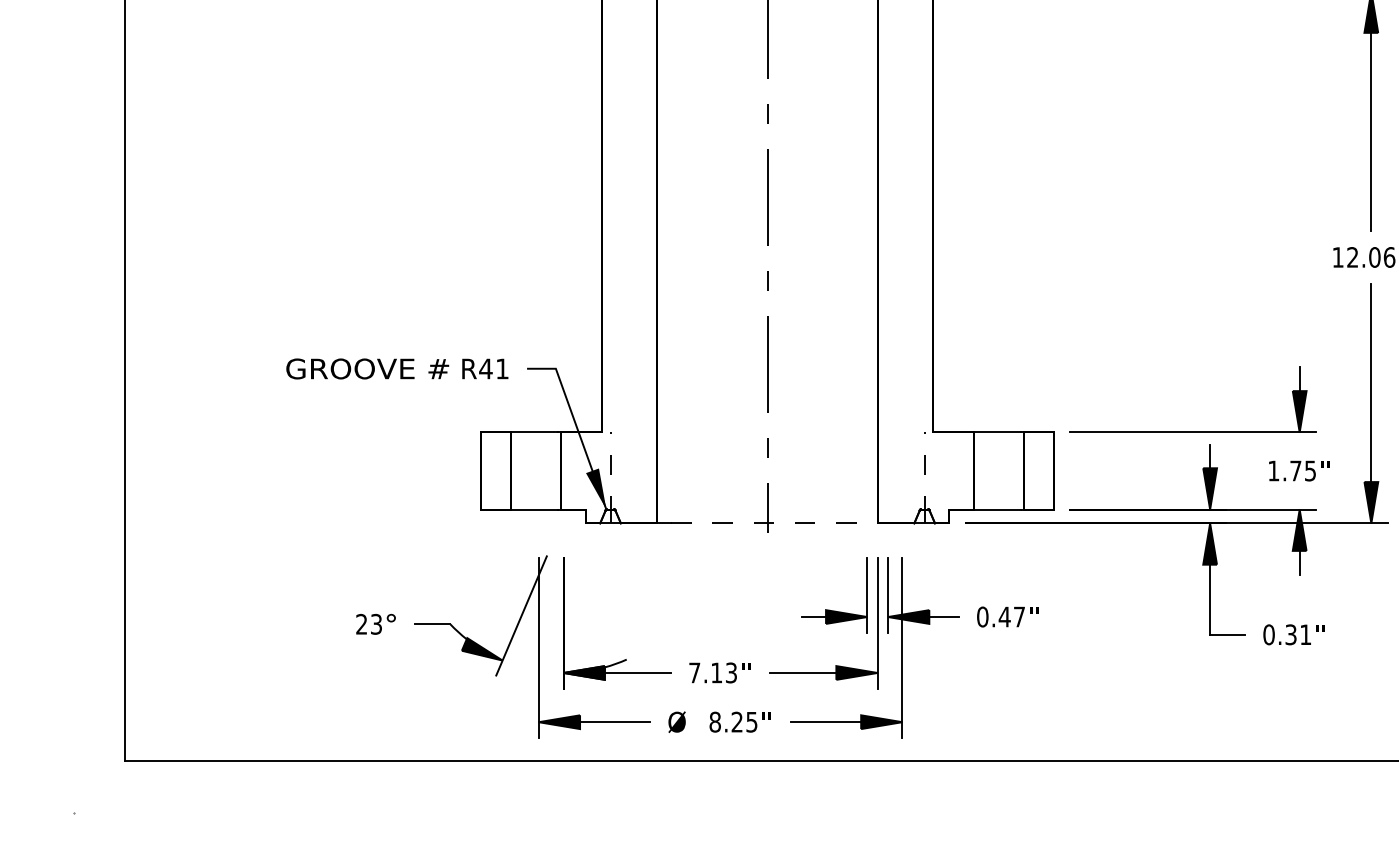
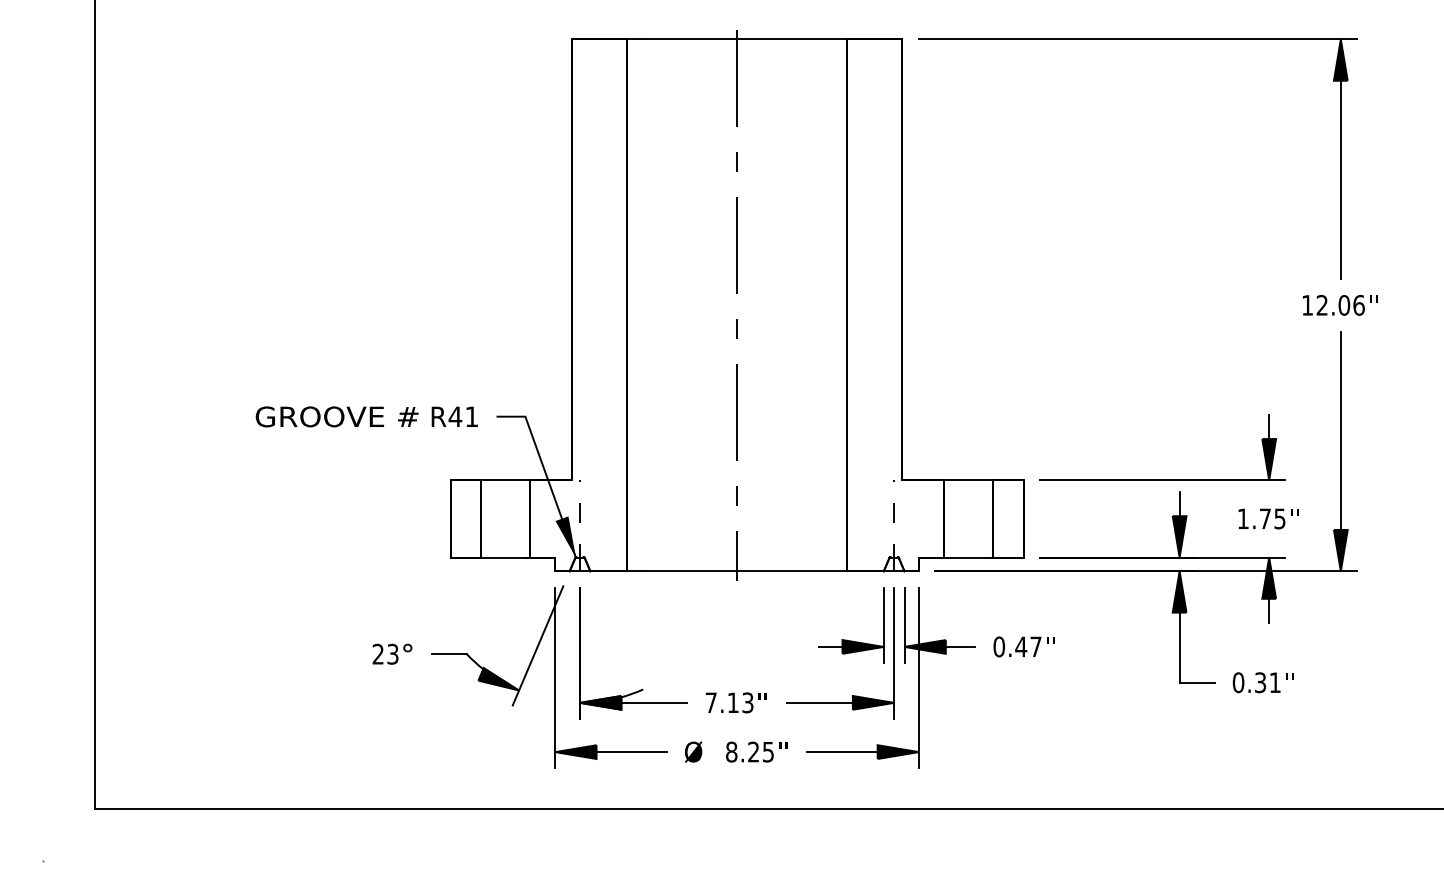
line: (775, 523) -> (744, 571), dashed -> solid
part: (697, 662) -> (713, 692), moved

